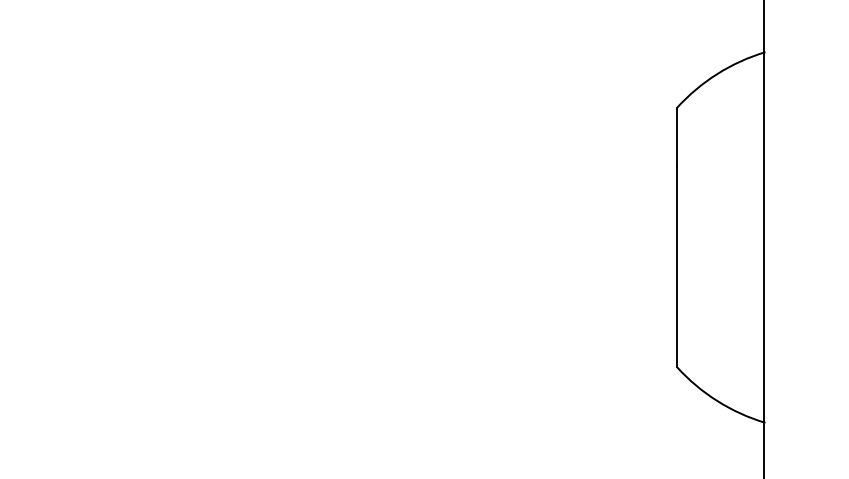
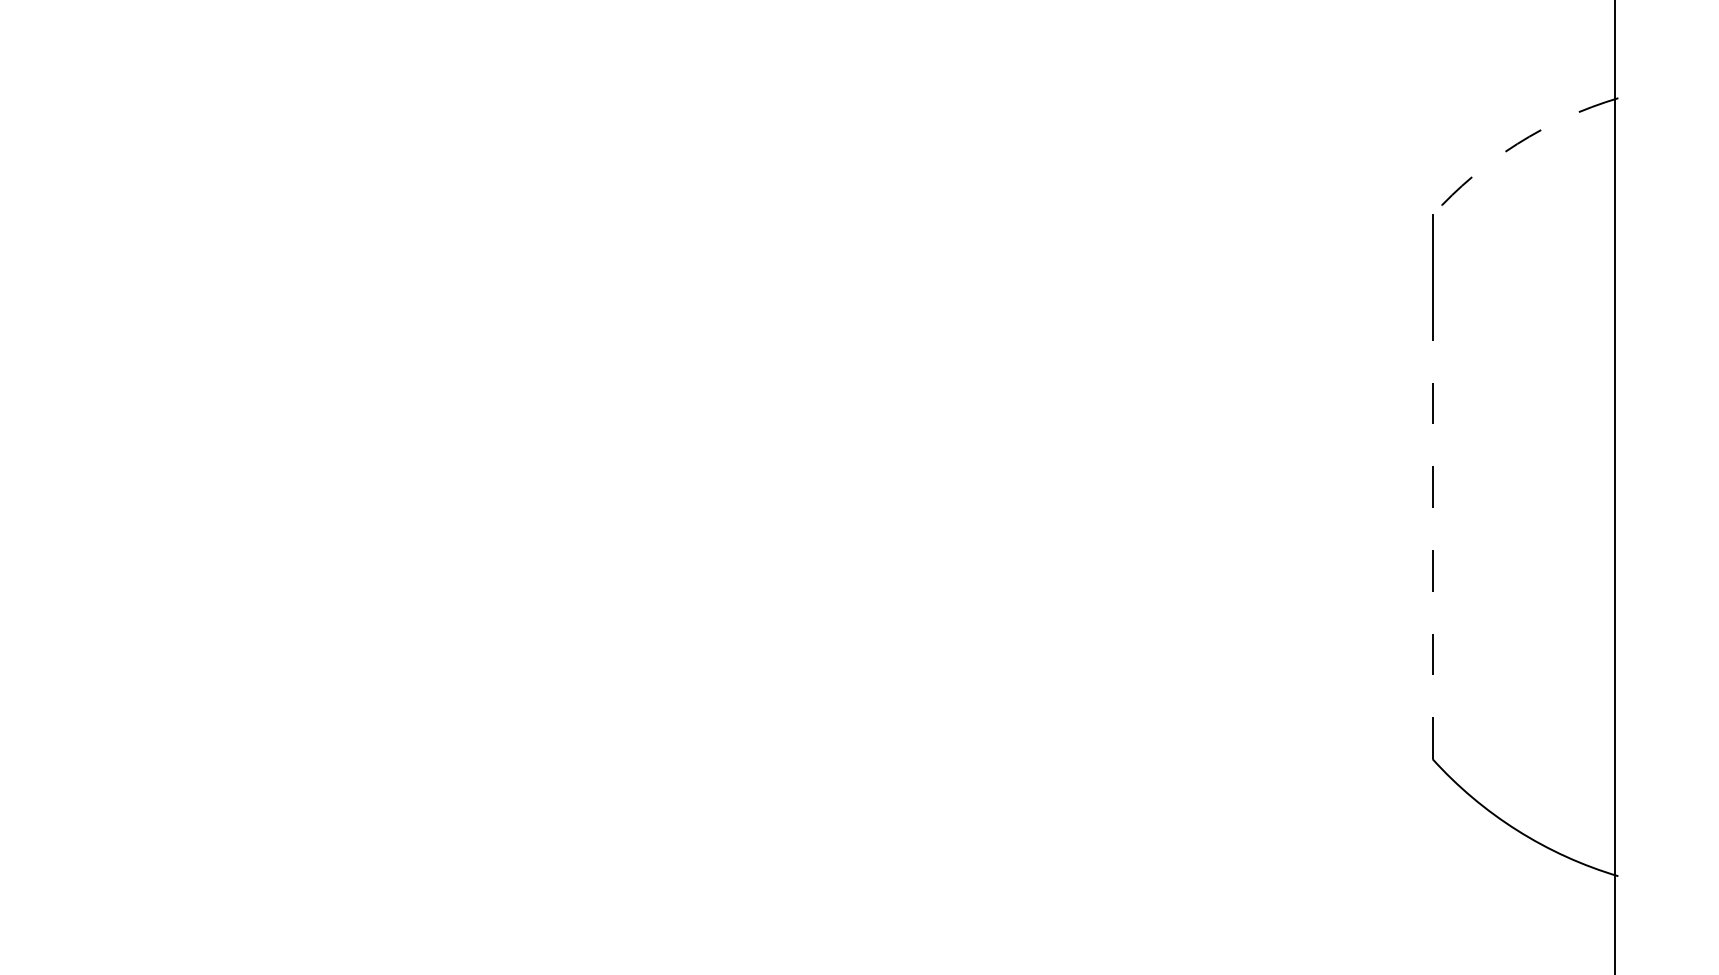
arc: (717, 74) -> (1517, 145), solid -> dashed
line: (676, 266) -> (1431, 548), solid -> dashed

